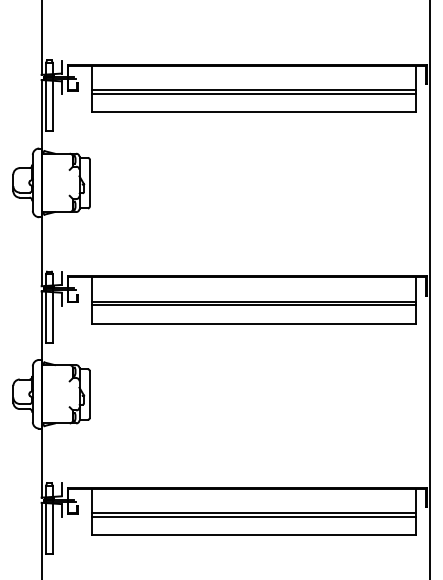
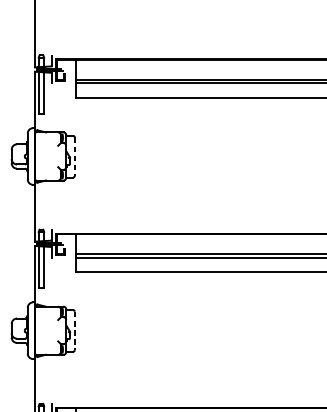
line: (89, 183) -> (74, 156), solid -> dashed
line: (89, 395) -> (74, 331), solid -> dashed

